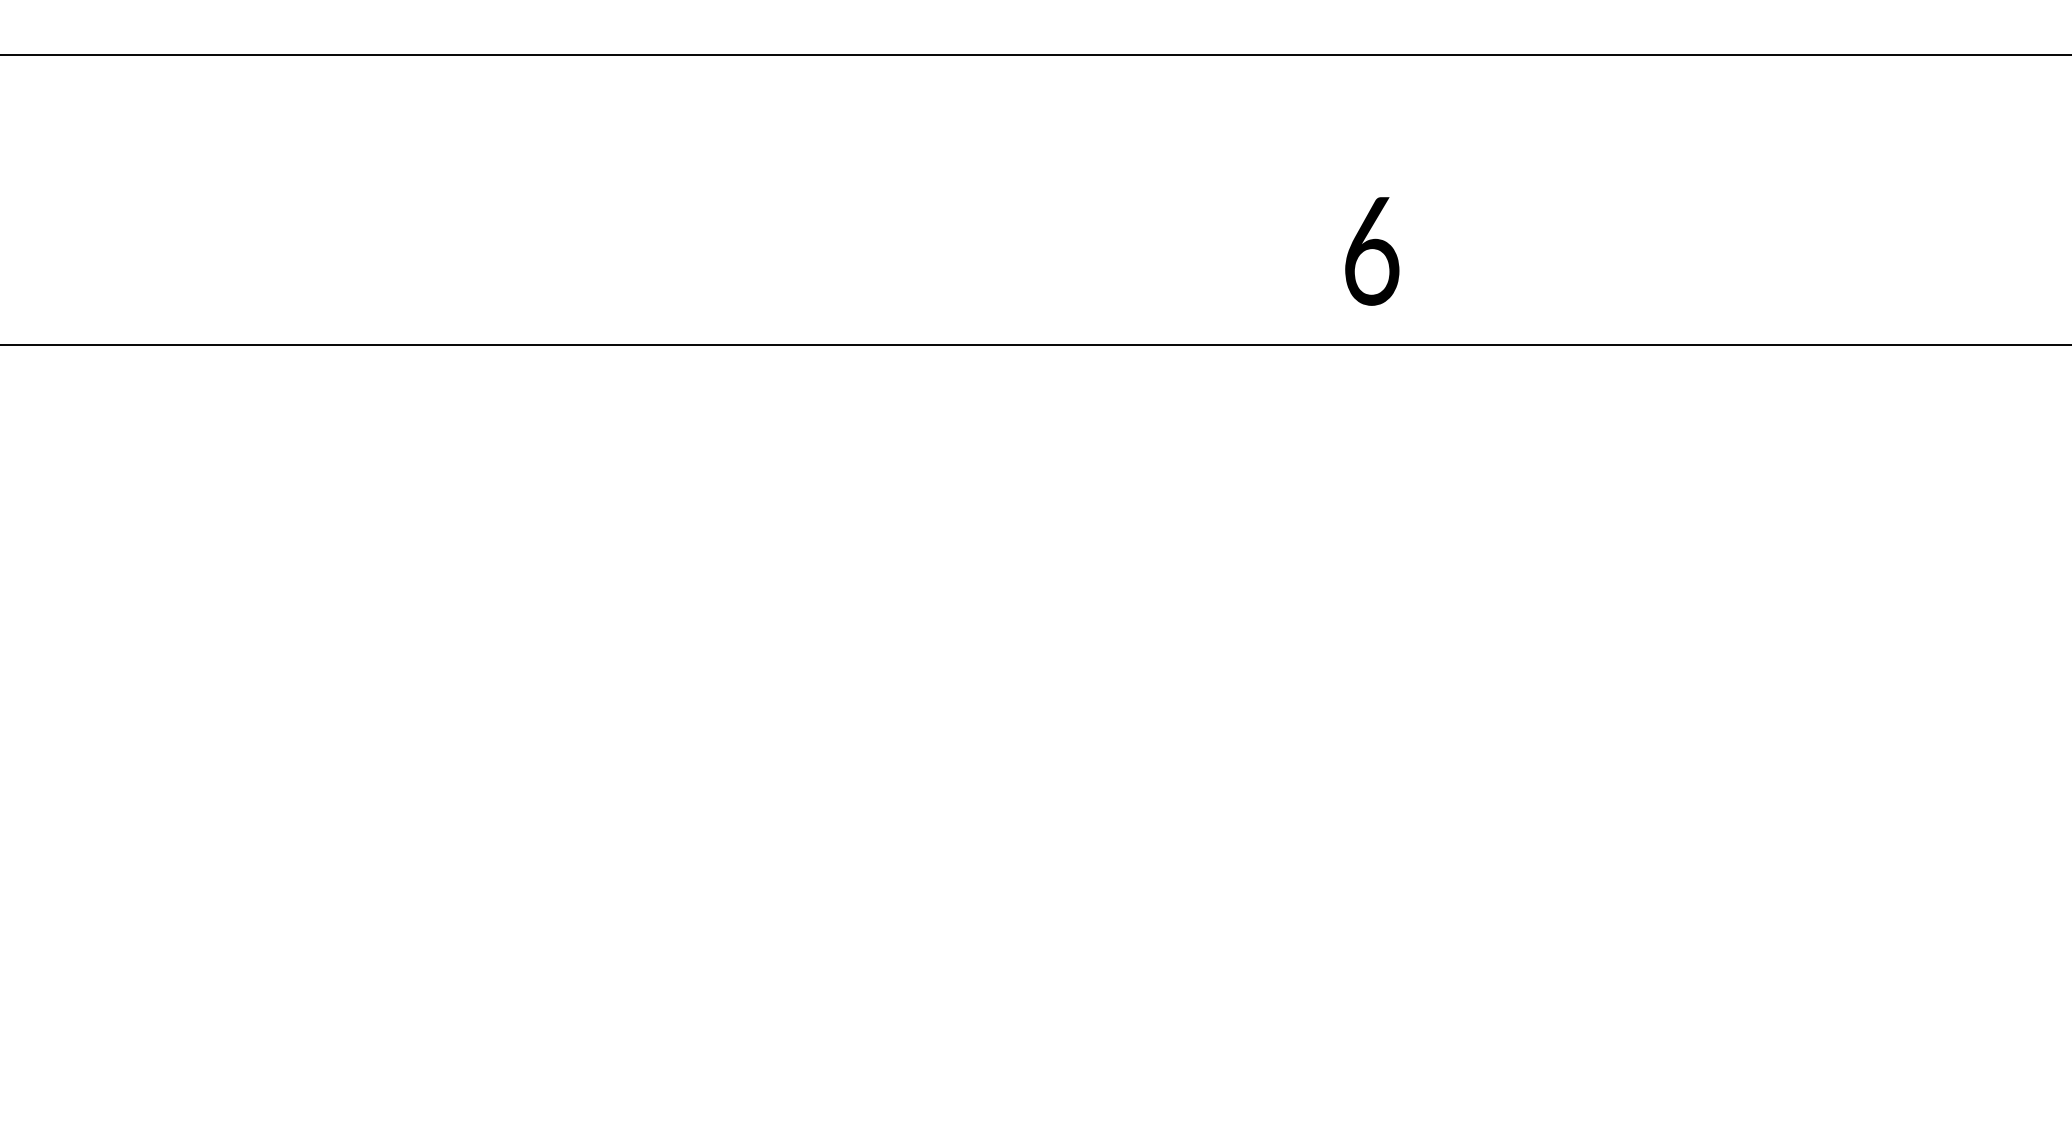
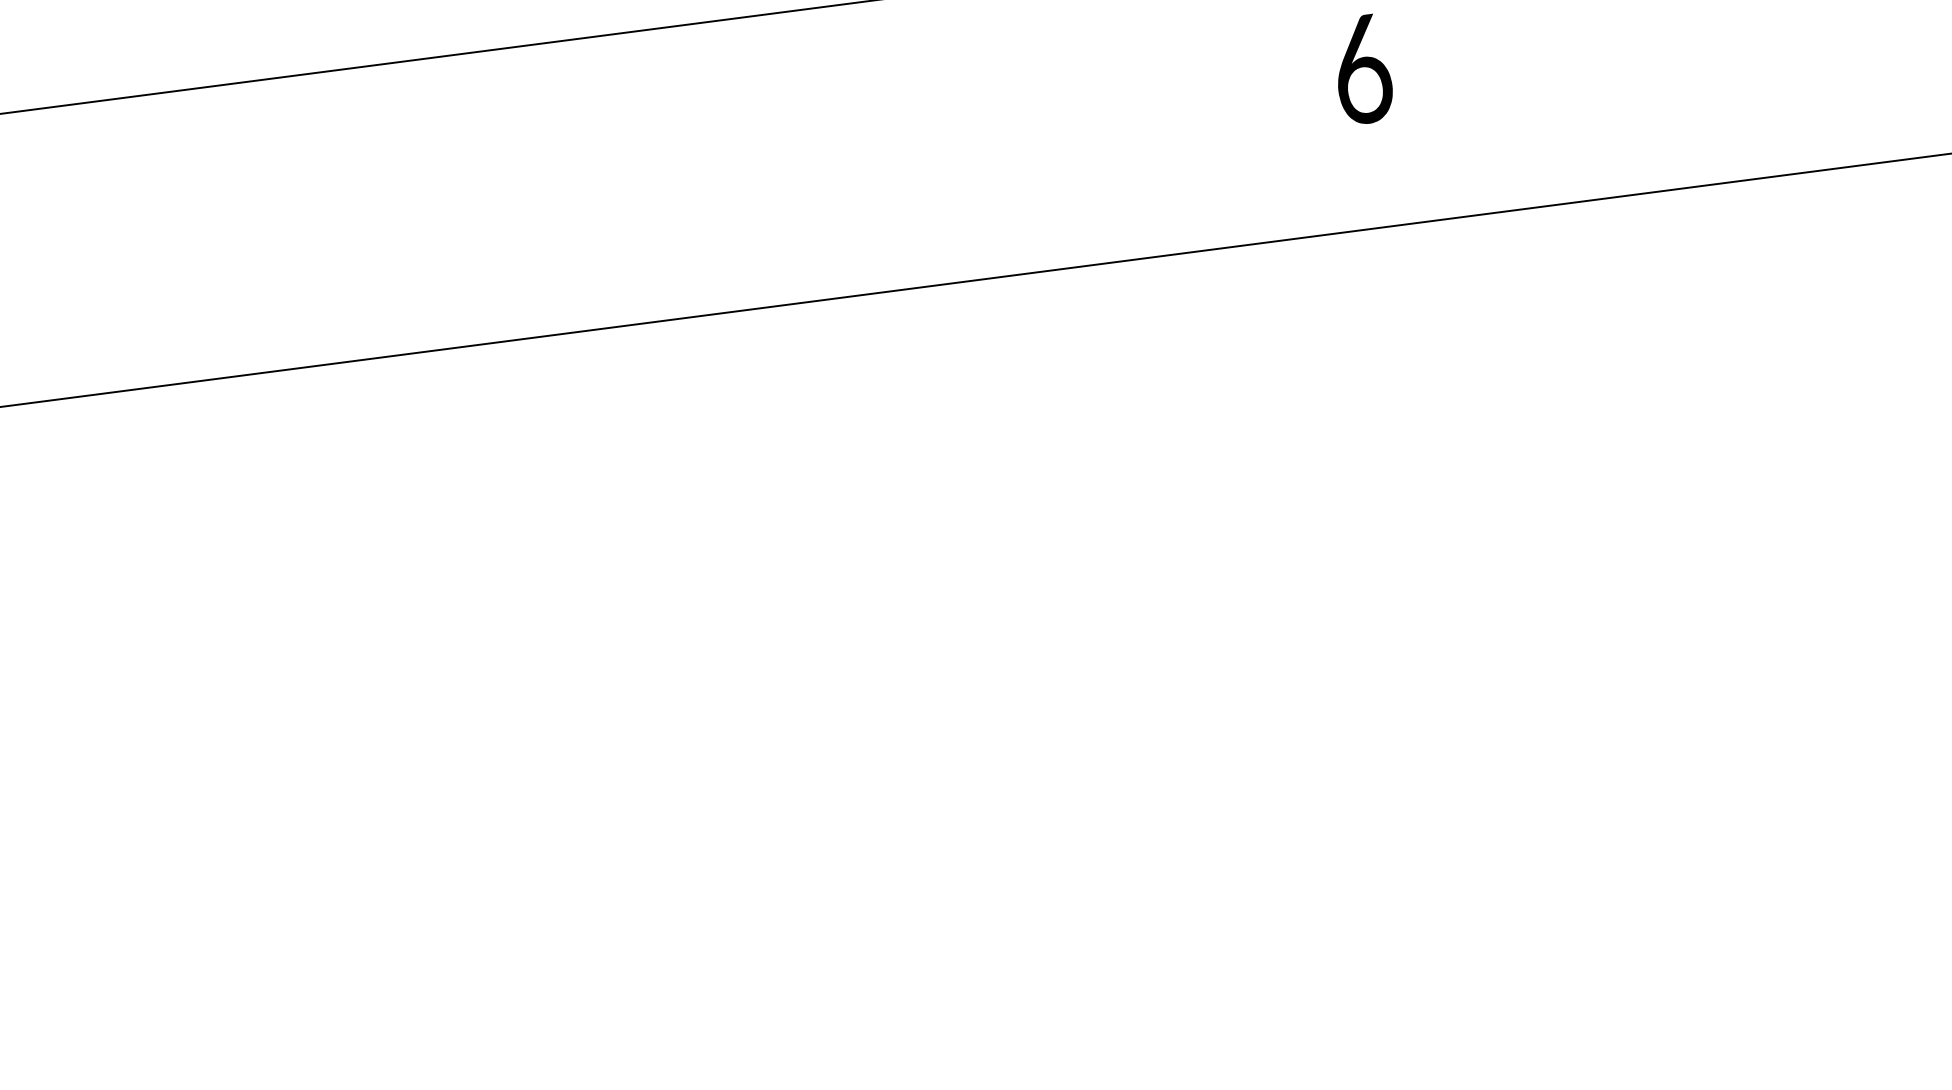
text: (1372, 251) -> (1363, 69), moved

